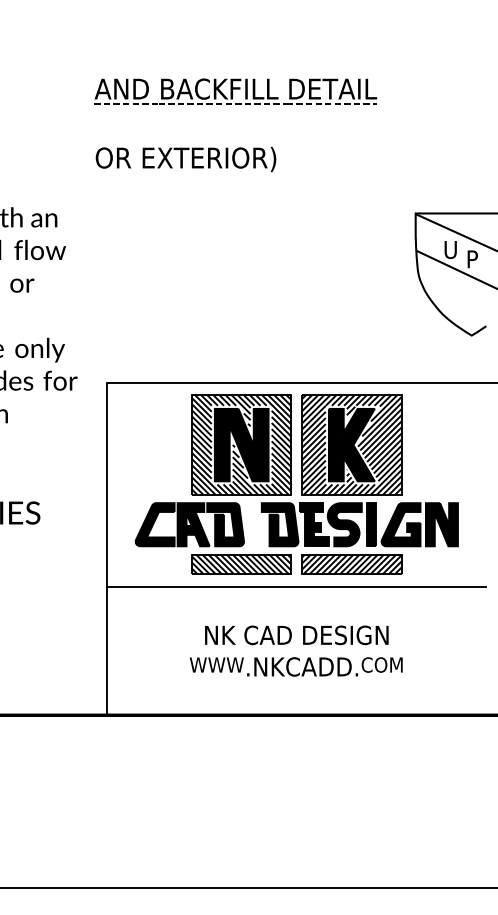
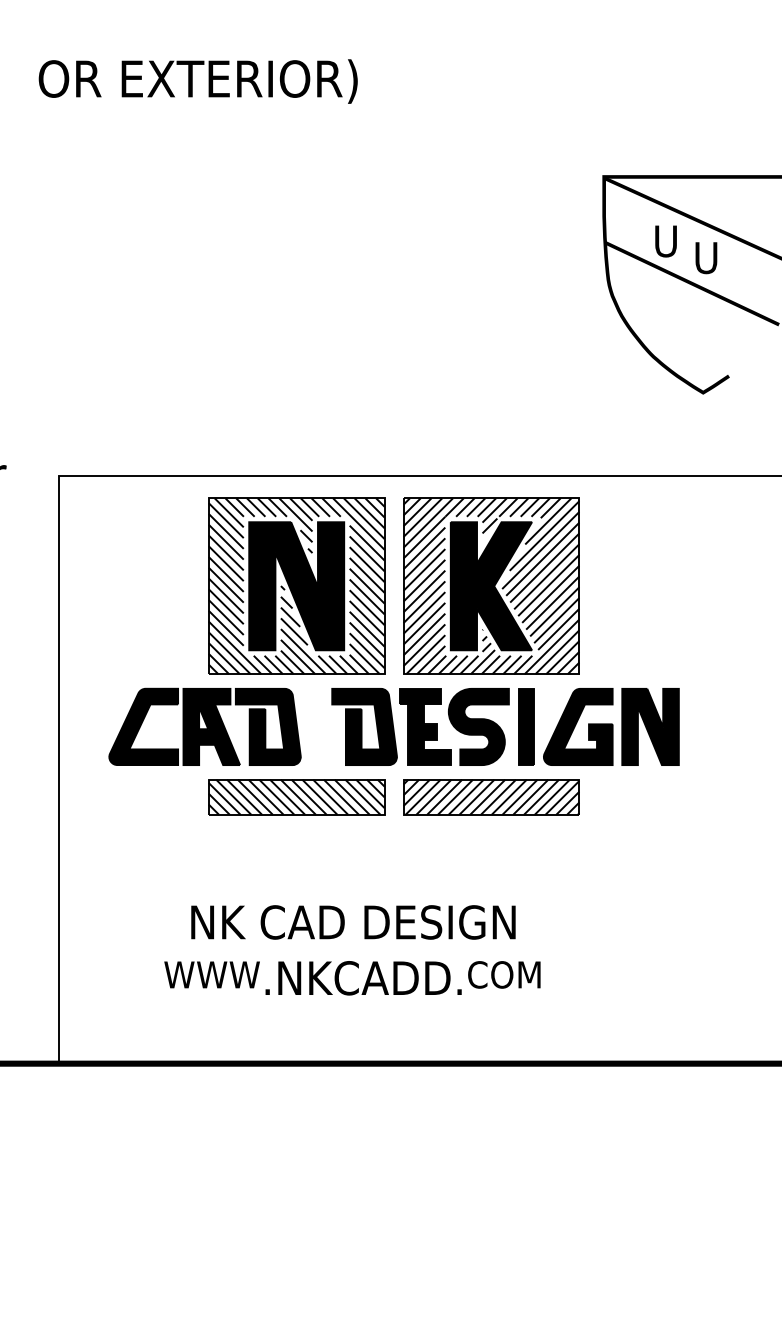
text: (473, 259) -> (706, 258), P -> U
line: (296, 587) -> (393, 837), removed
text: (296, 650) -> (352, 949), moved

